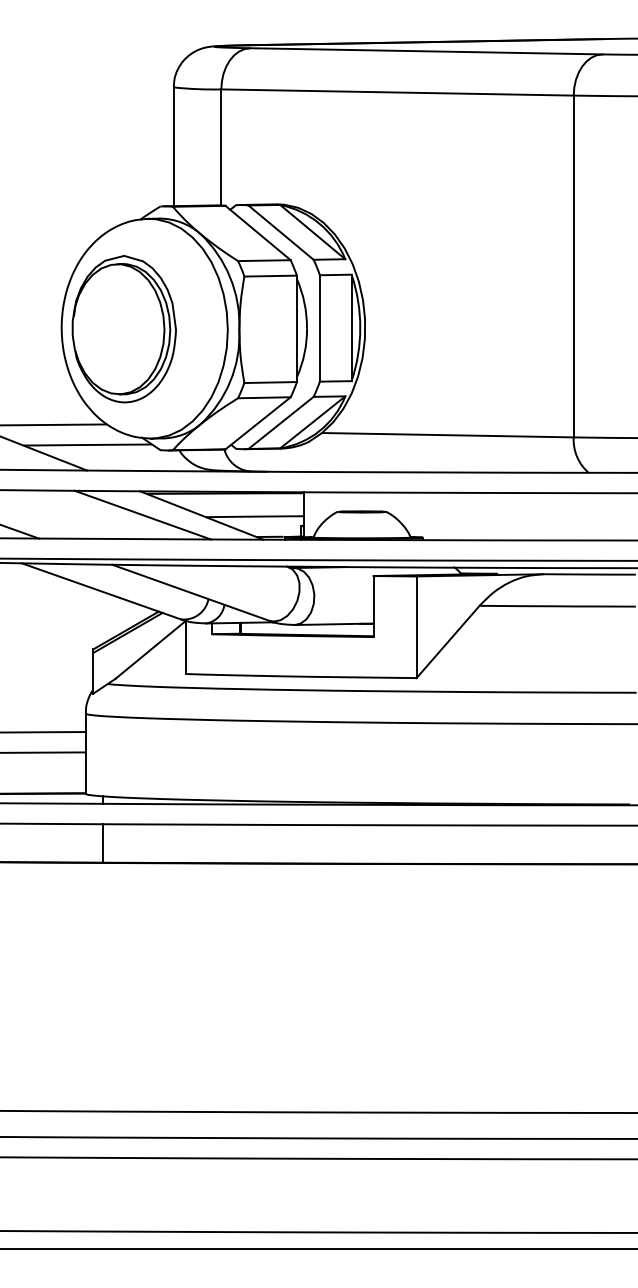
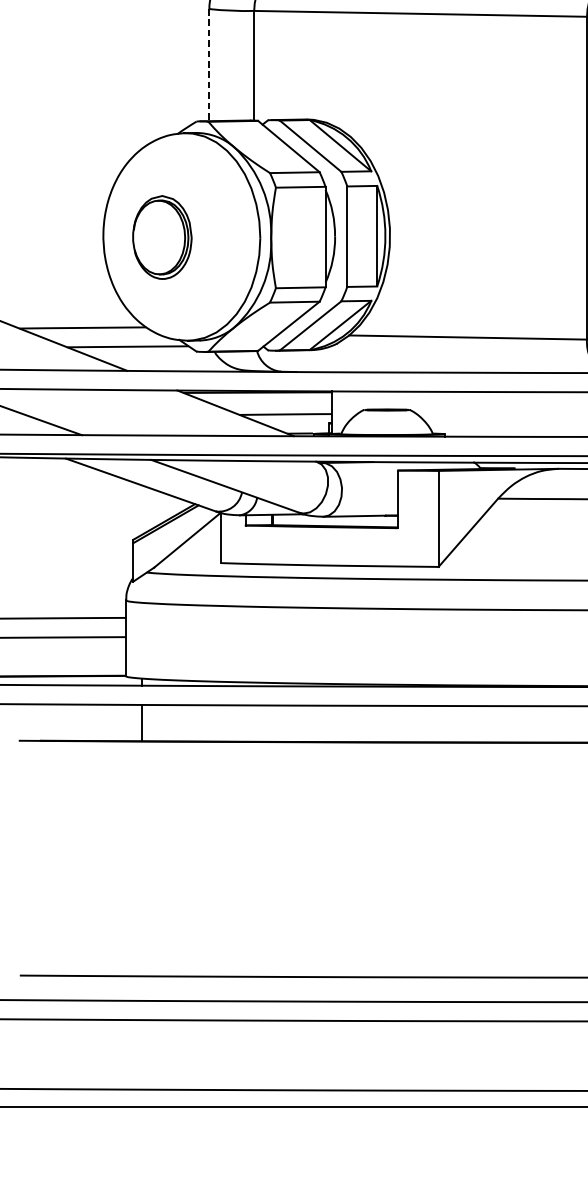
line: (173, 147) -> (208, 65), solid -> dashed
part: (123, 329) -> (161, 237), size x0.6
line: (142, 514) -> (179, 412), removed

